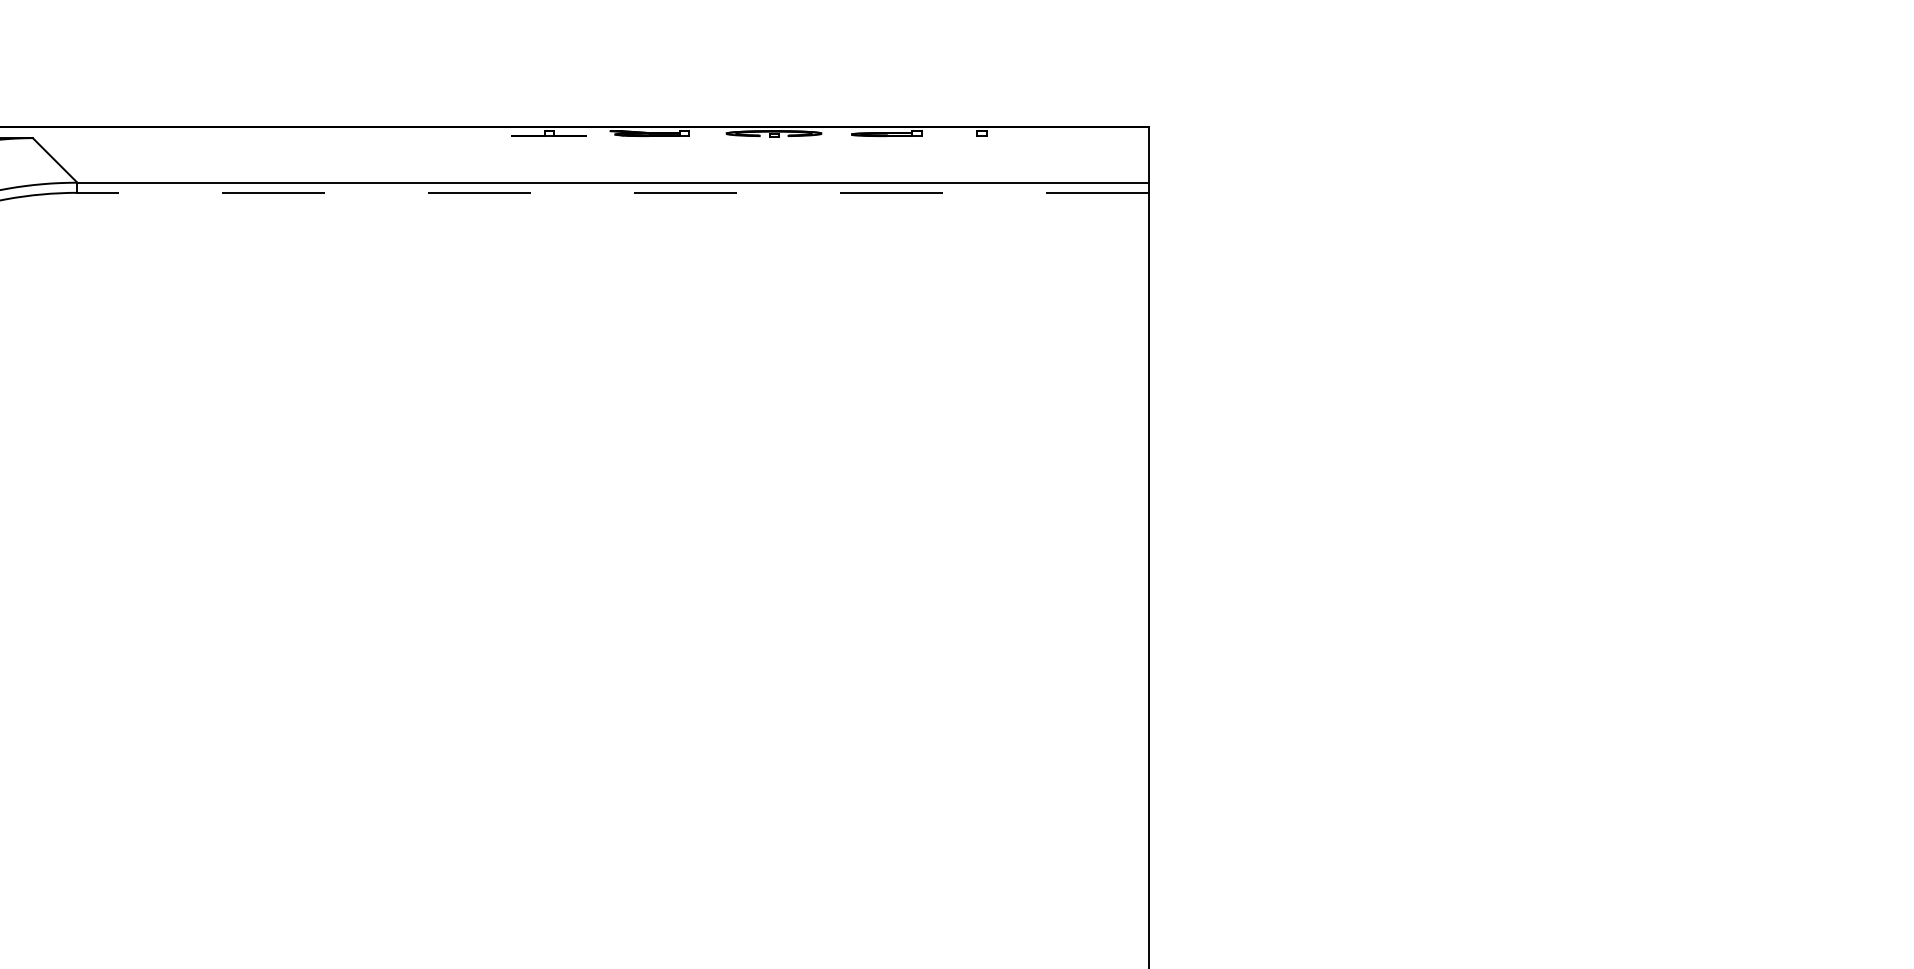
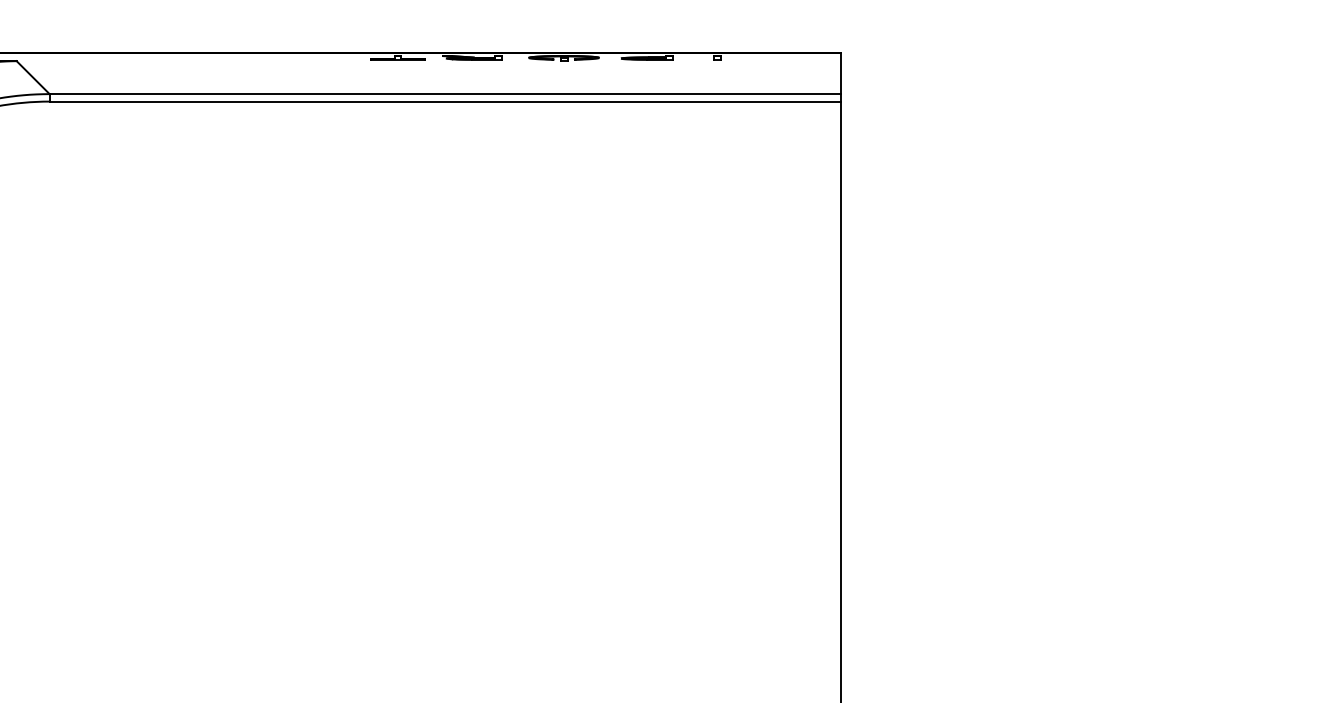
line: (613, 192) -> (445, 101), dashed -> solid

